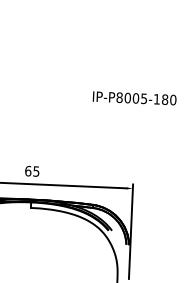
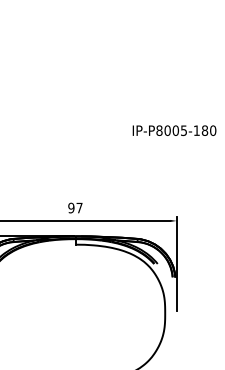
text: (32, 170) -> (75, 207), 65 -> 97

